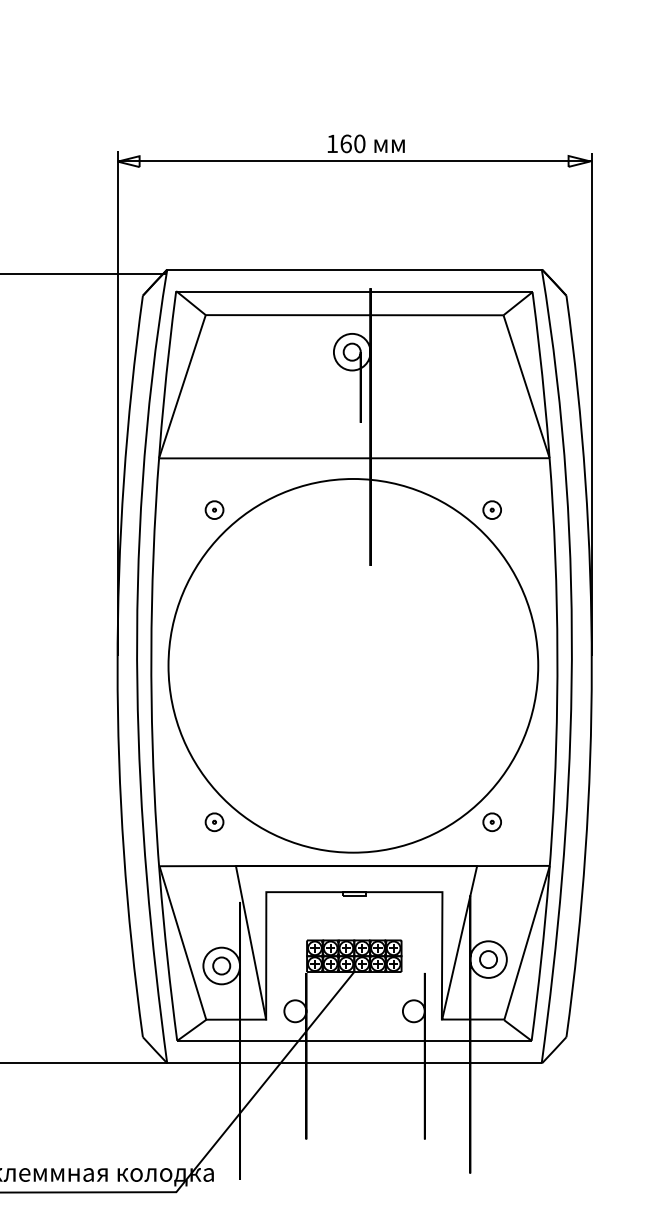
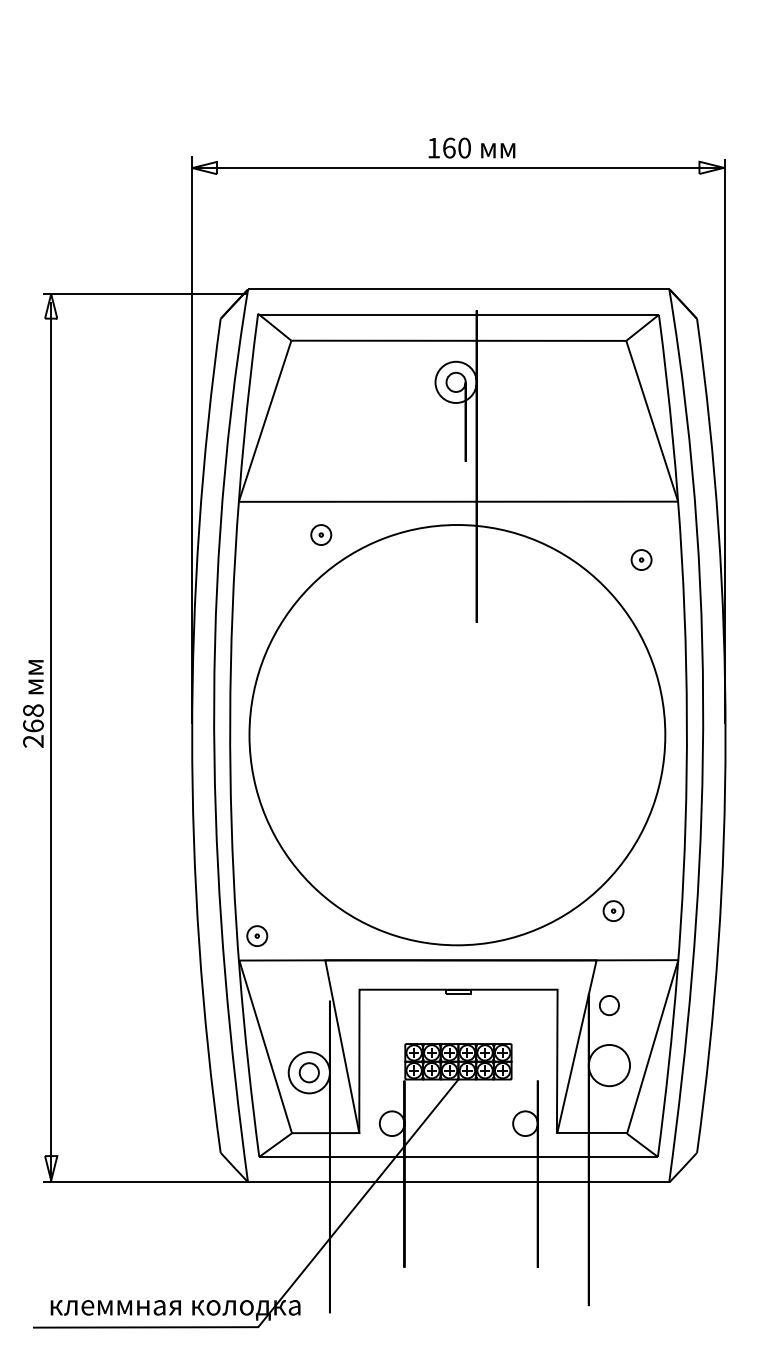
part: (214, 509) -> (321, 534), moved
part: (492, 509) -> (641, 559), moved
part: (214, 821) -> (257, 935), moved
part: (488, 959) -> (609, 1005), moved

